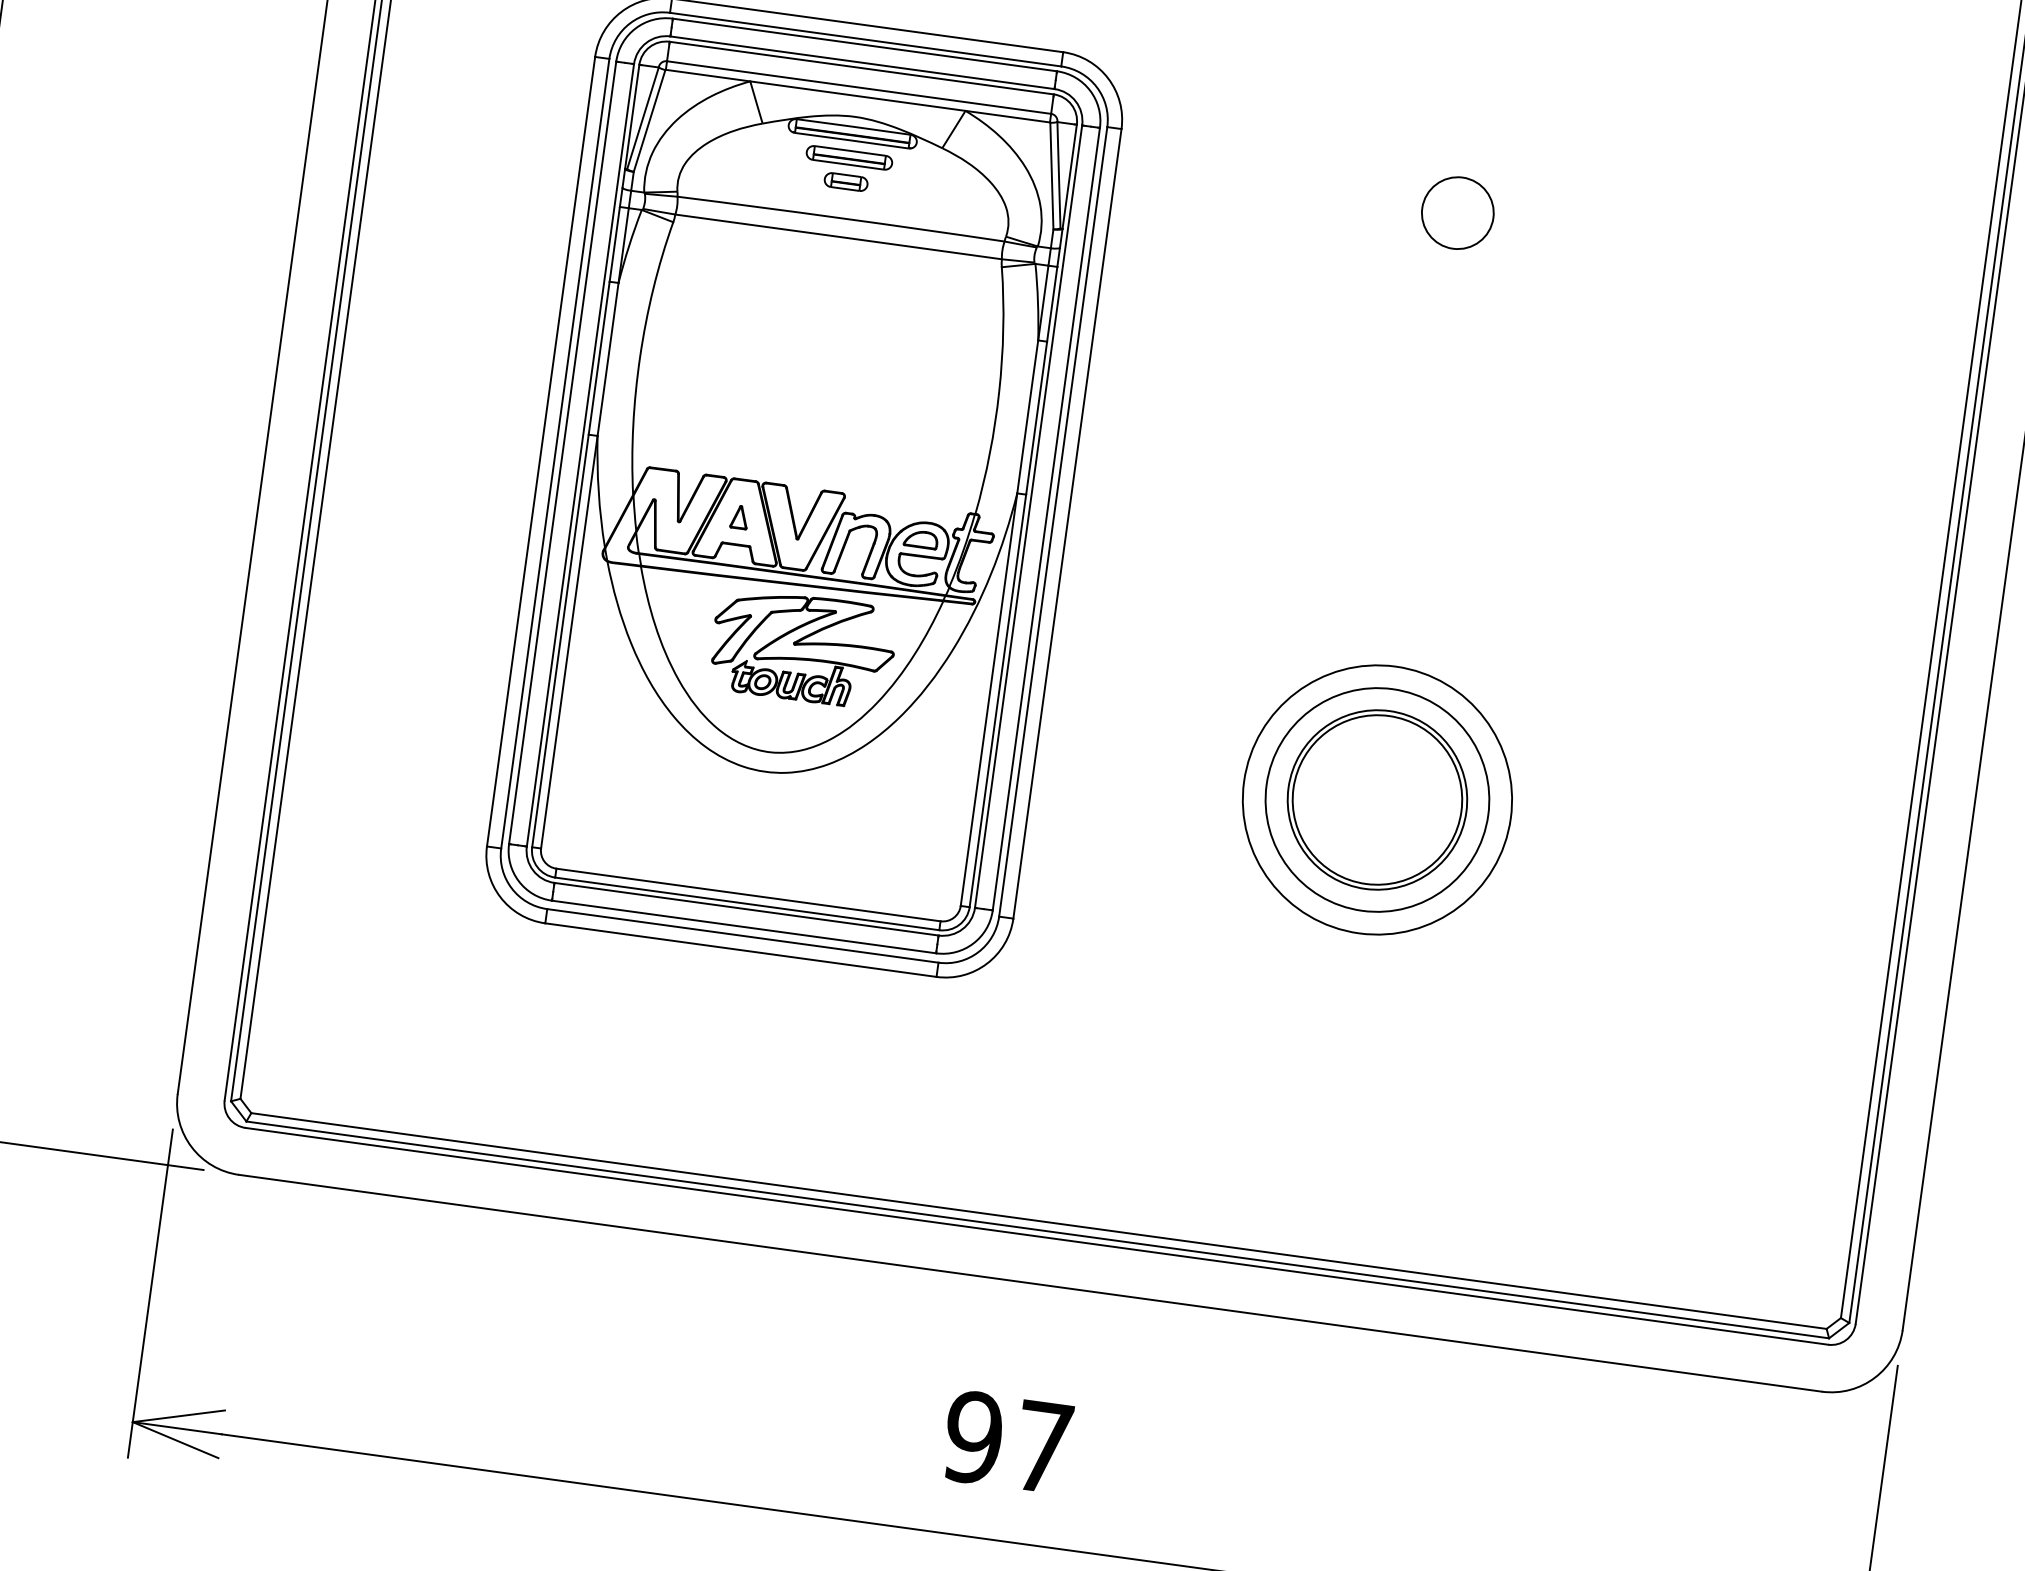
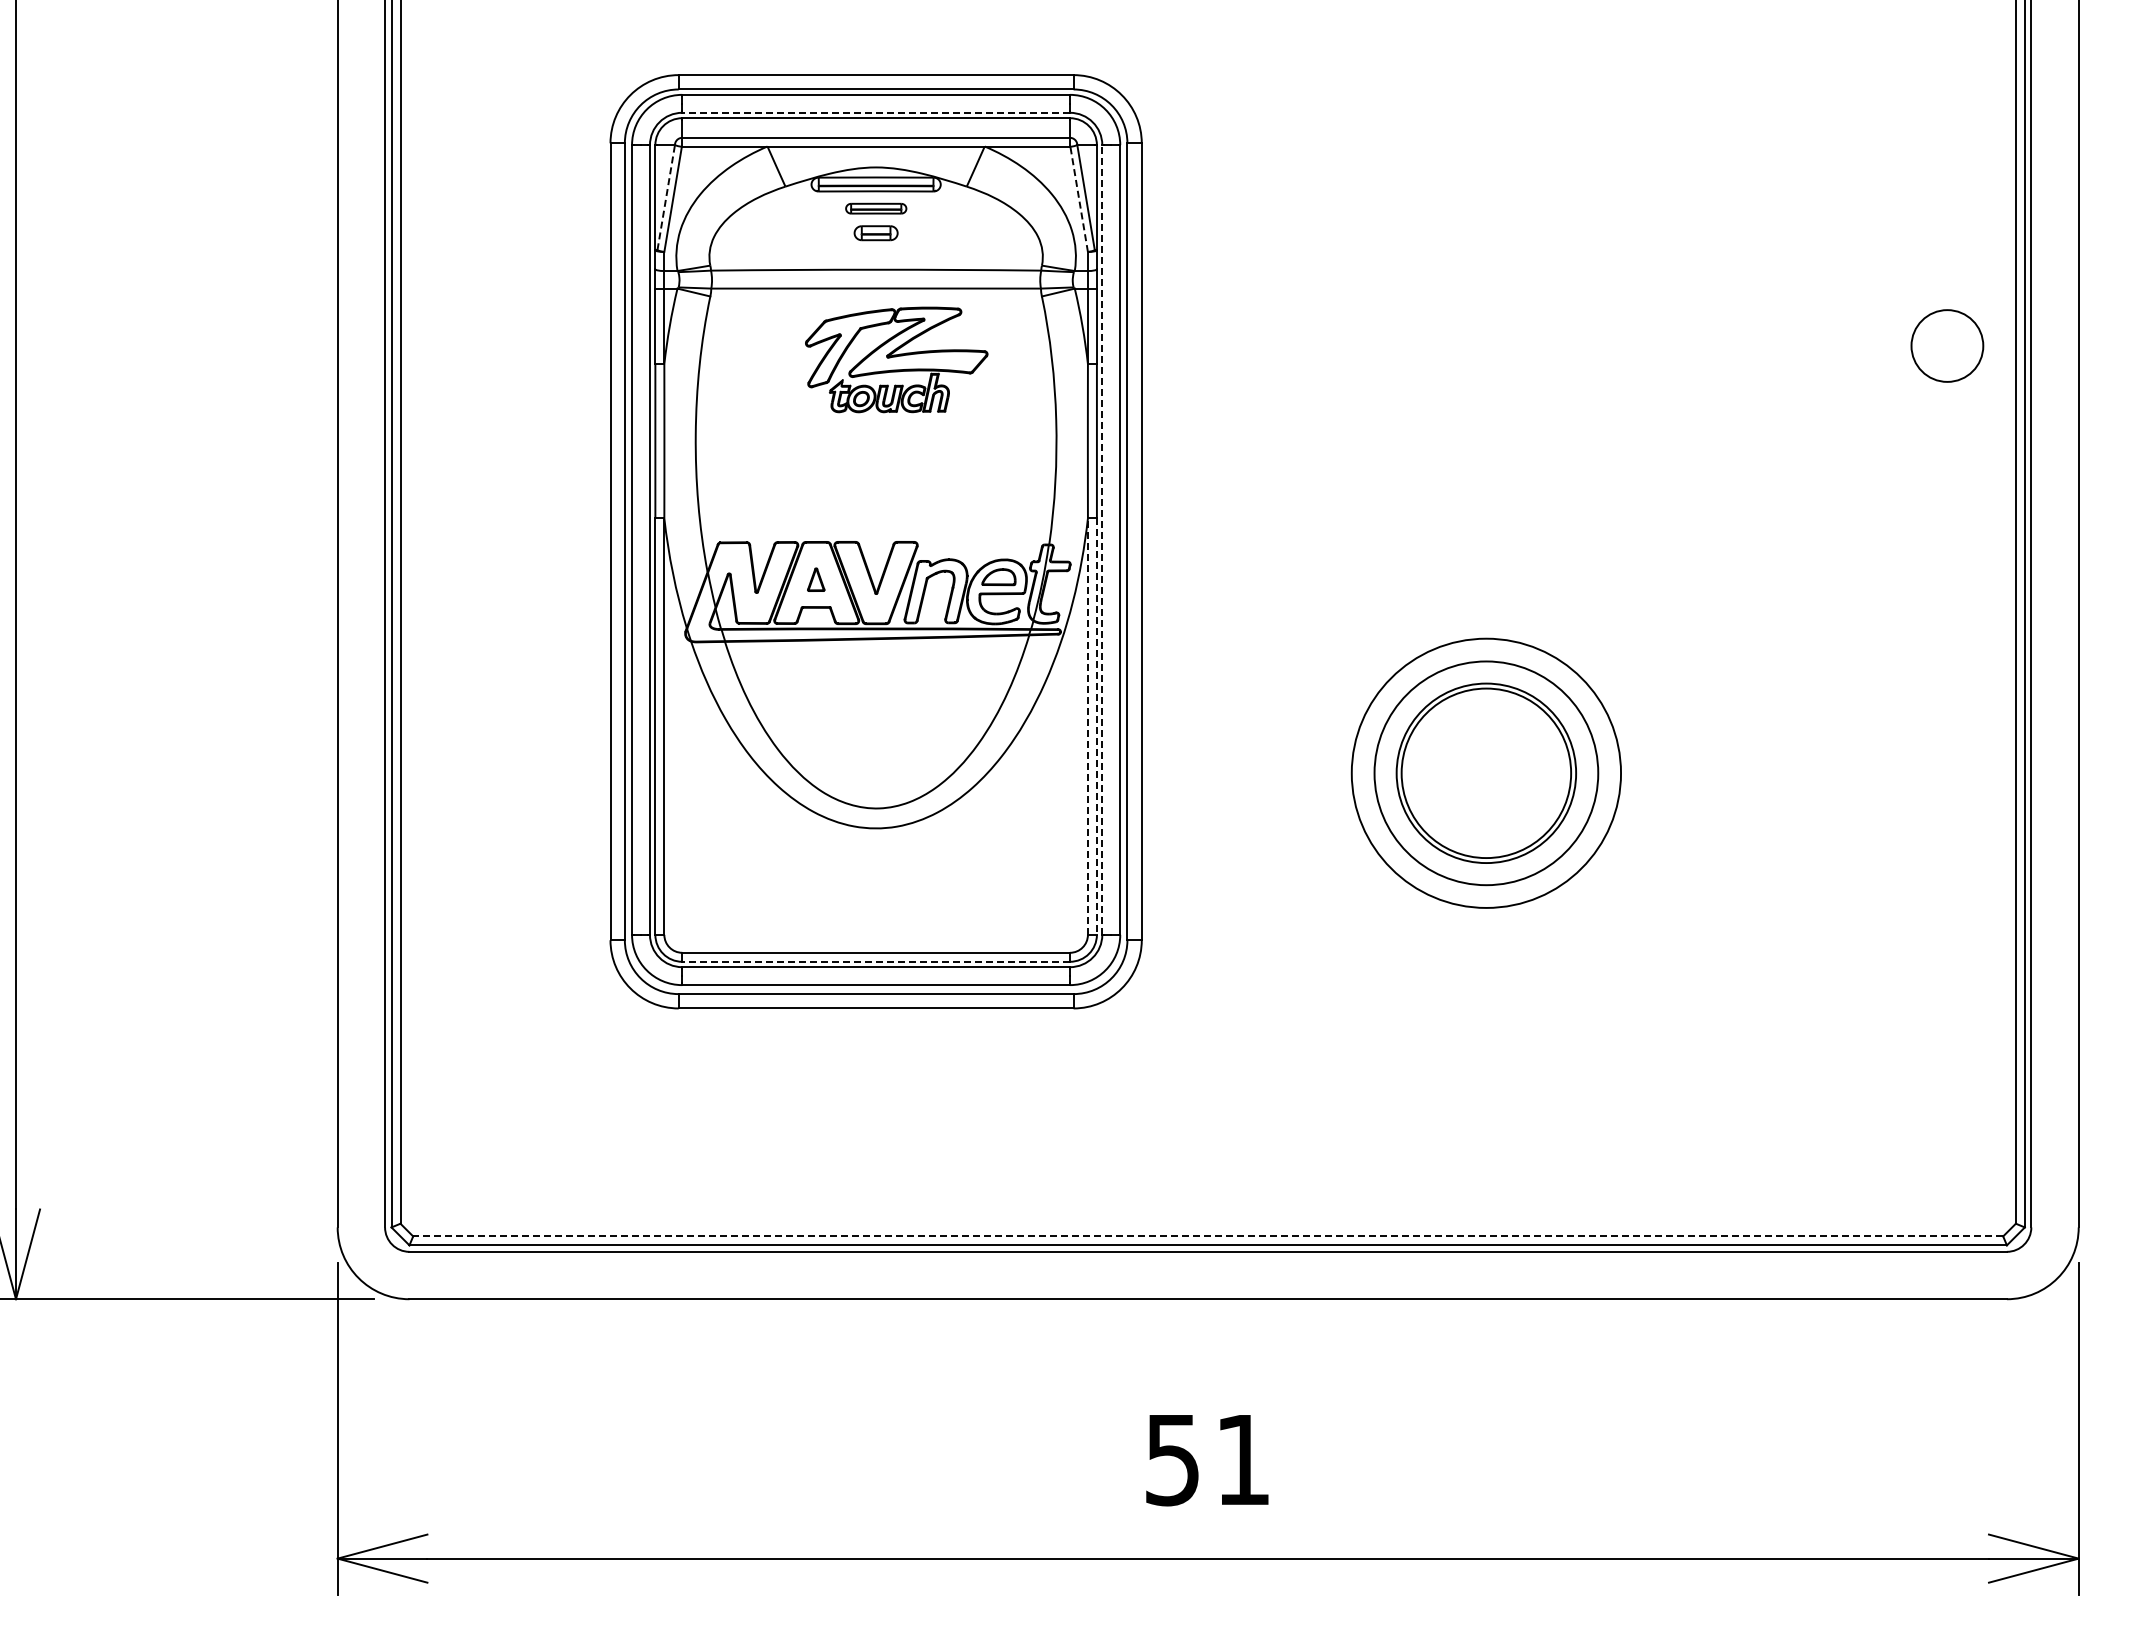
line: (862, 62) -> (876, 112), solid -> dashed
line: (643, 118) -> (666, 197), solid -> dashed
part: (849, 157) -> (876, 208), size x0.7
line: (1052, 175) -> (1079, 198), solid -> dashed
circle: (1458, 212) -> (1947, 345), moved
line: (1028, 517) -> (1102, 540), solid -> dashed
part: (802, 647) -> (896, 359), moved
line: (988, 699) -> (1087, 726), solid -> dashed
line: (997, 701) -> (1096, 727), solid -> dashed
line: (747, 903) -> (876, 961), solid -> dashed
line: (1038, 1221) -> (1207, 1236), solid -> dashed
text: (1007, 1441) -> (1206, 1459), 97 -> 51

